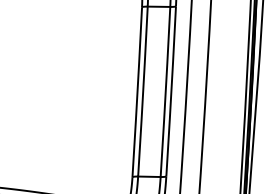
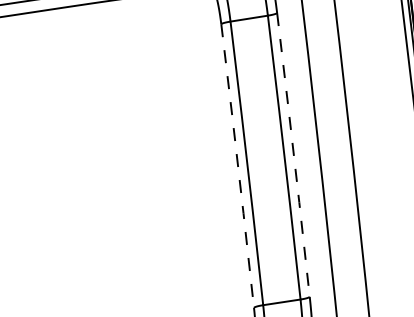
line: (171, 91) -> (294, 155), solid -> dashed
line: (137, 92) -> (238, 166), solid -> dashed

